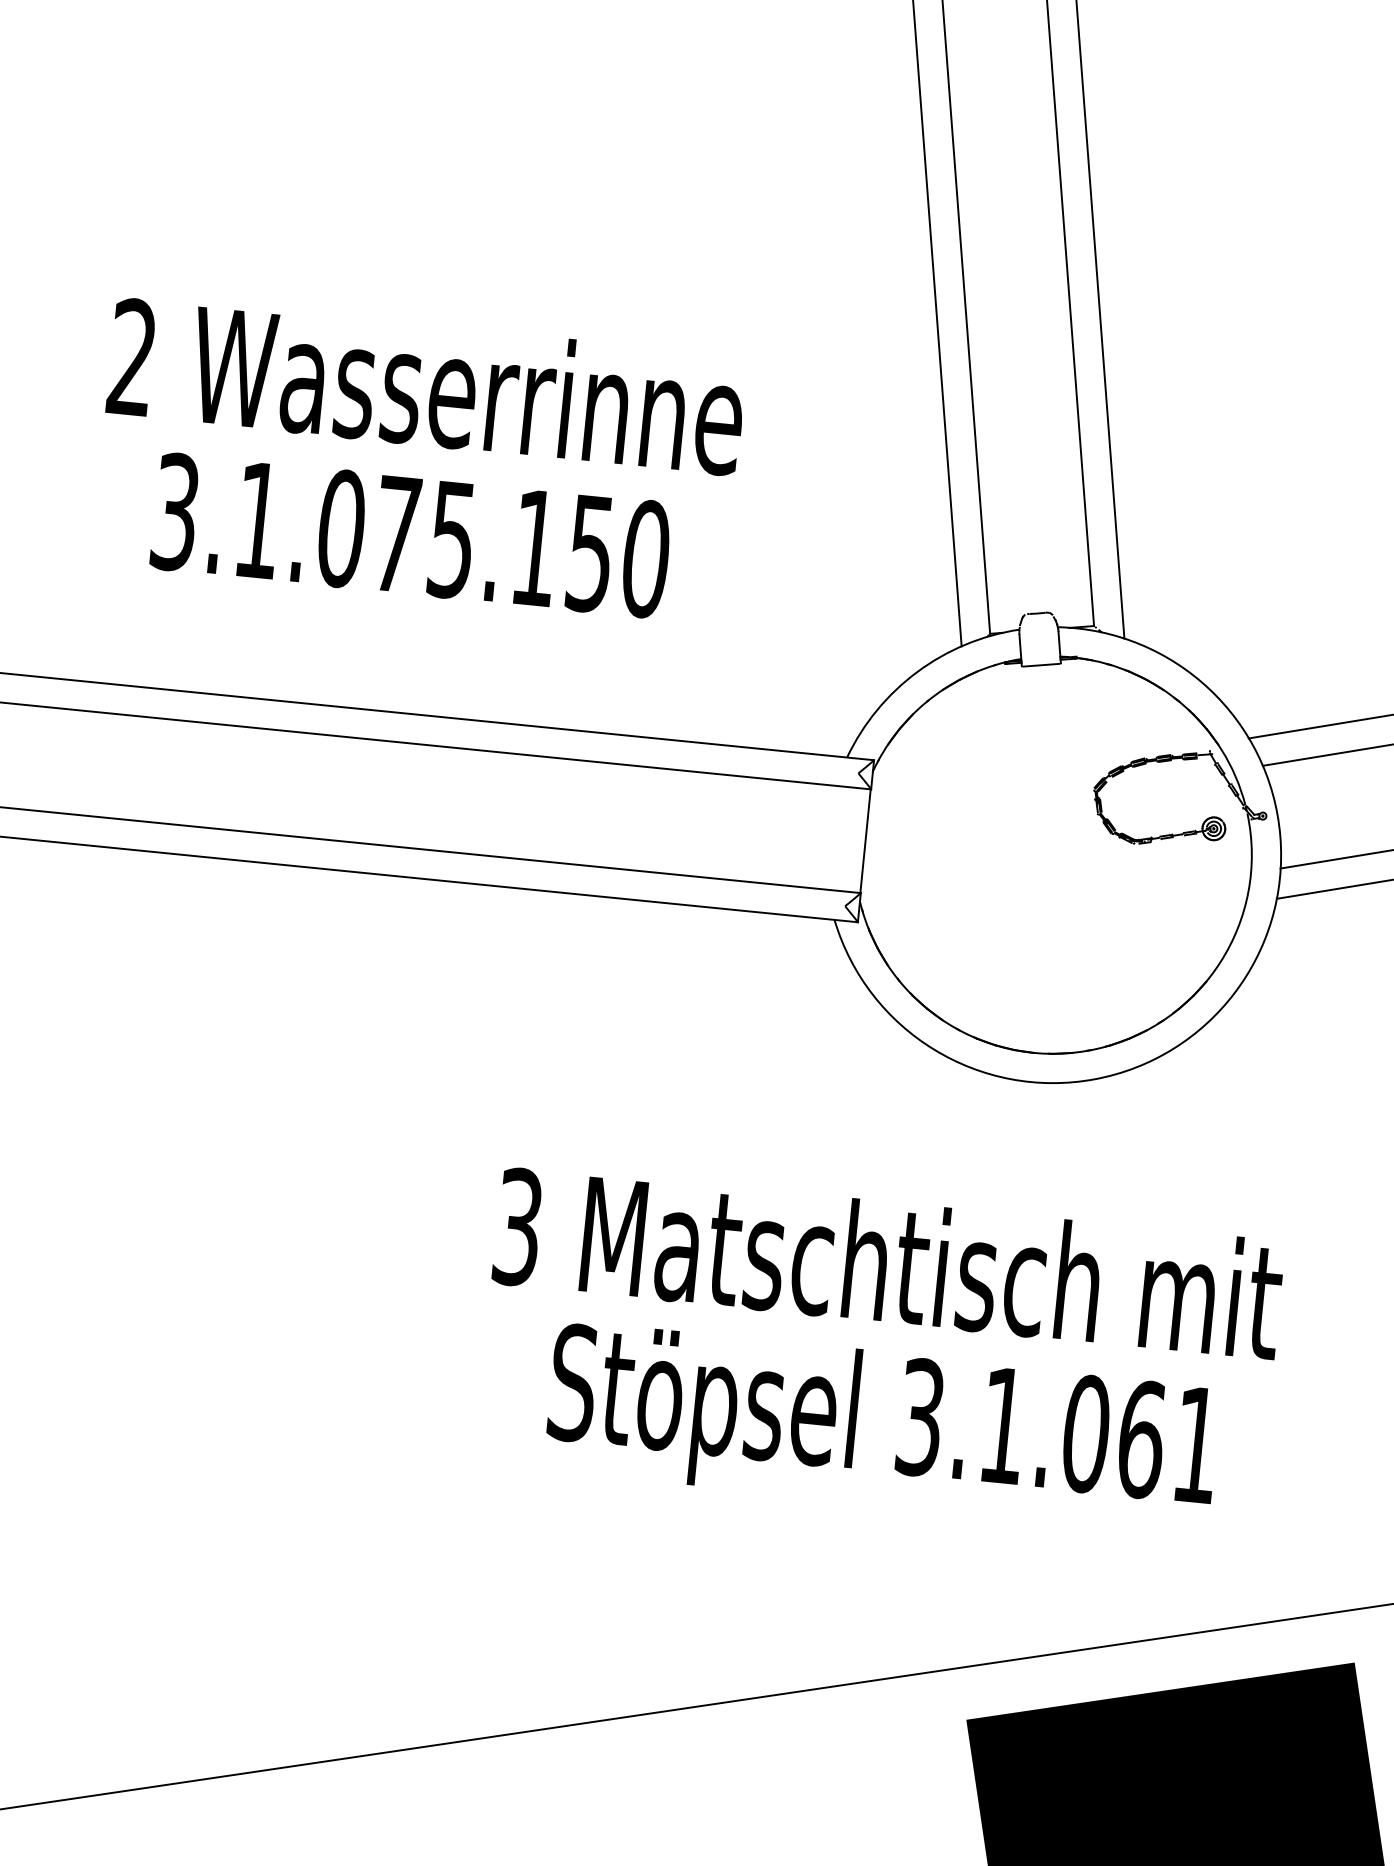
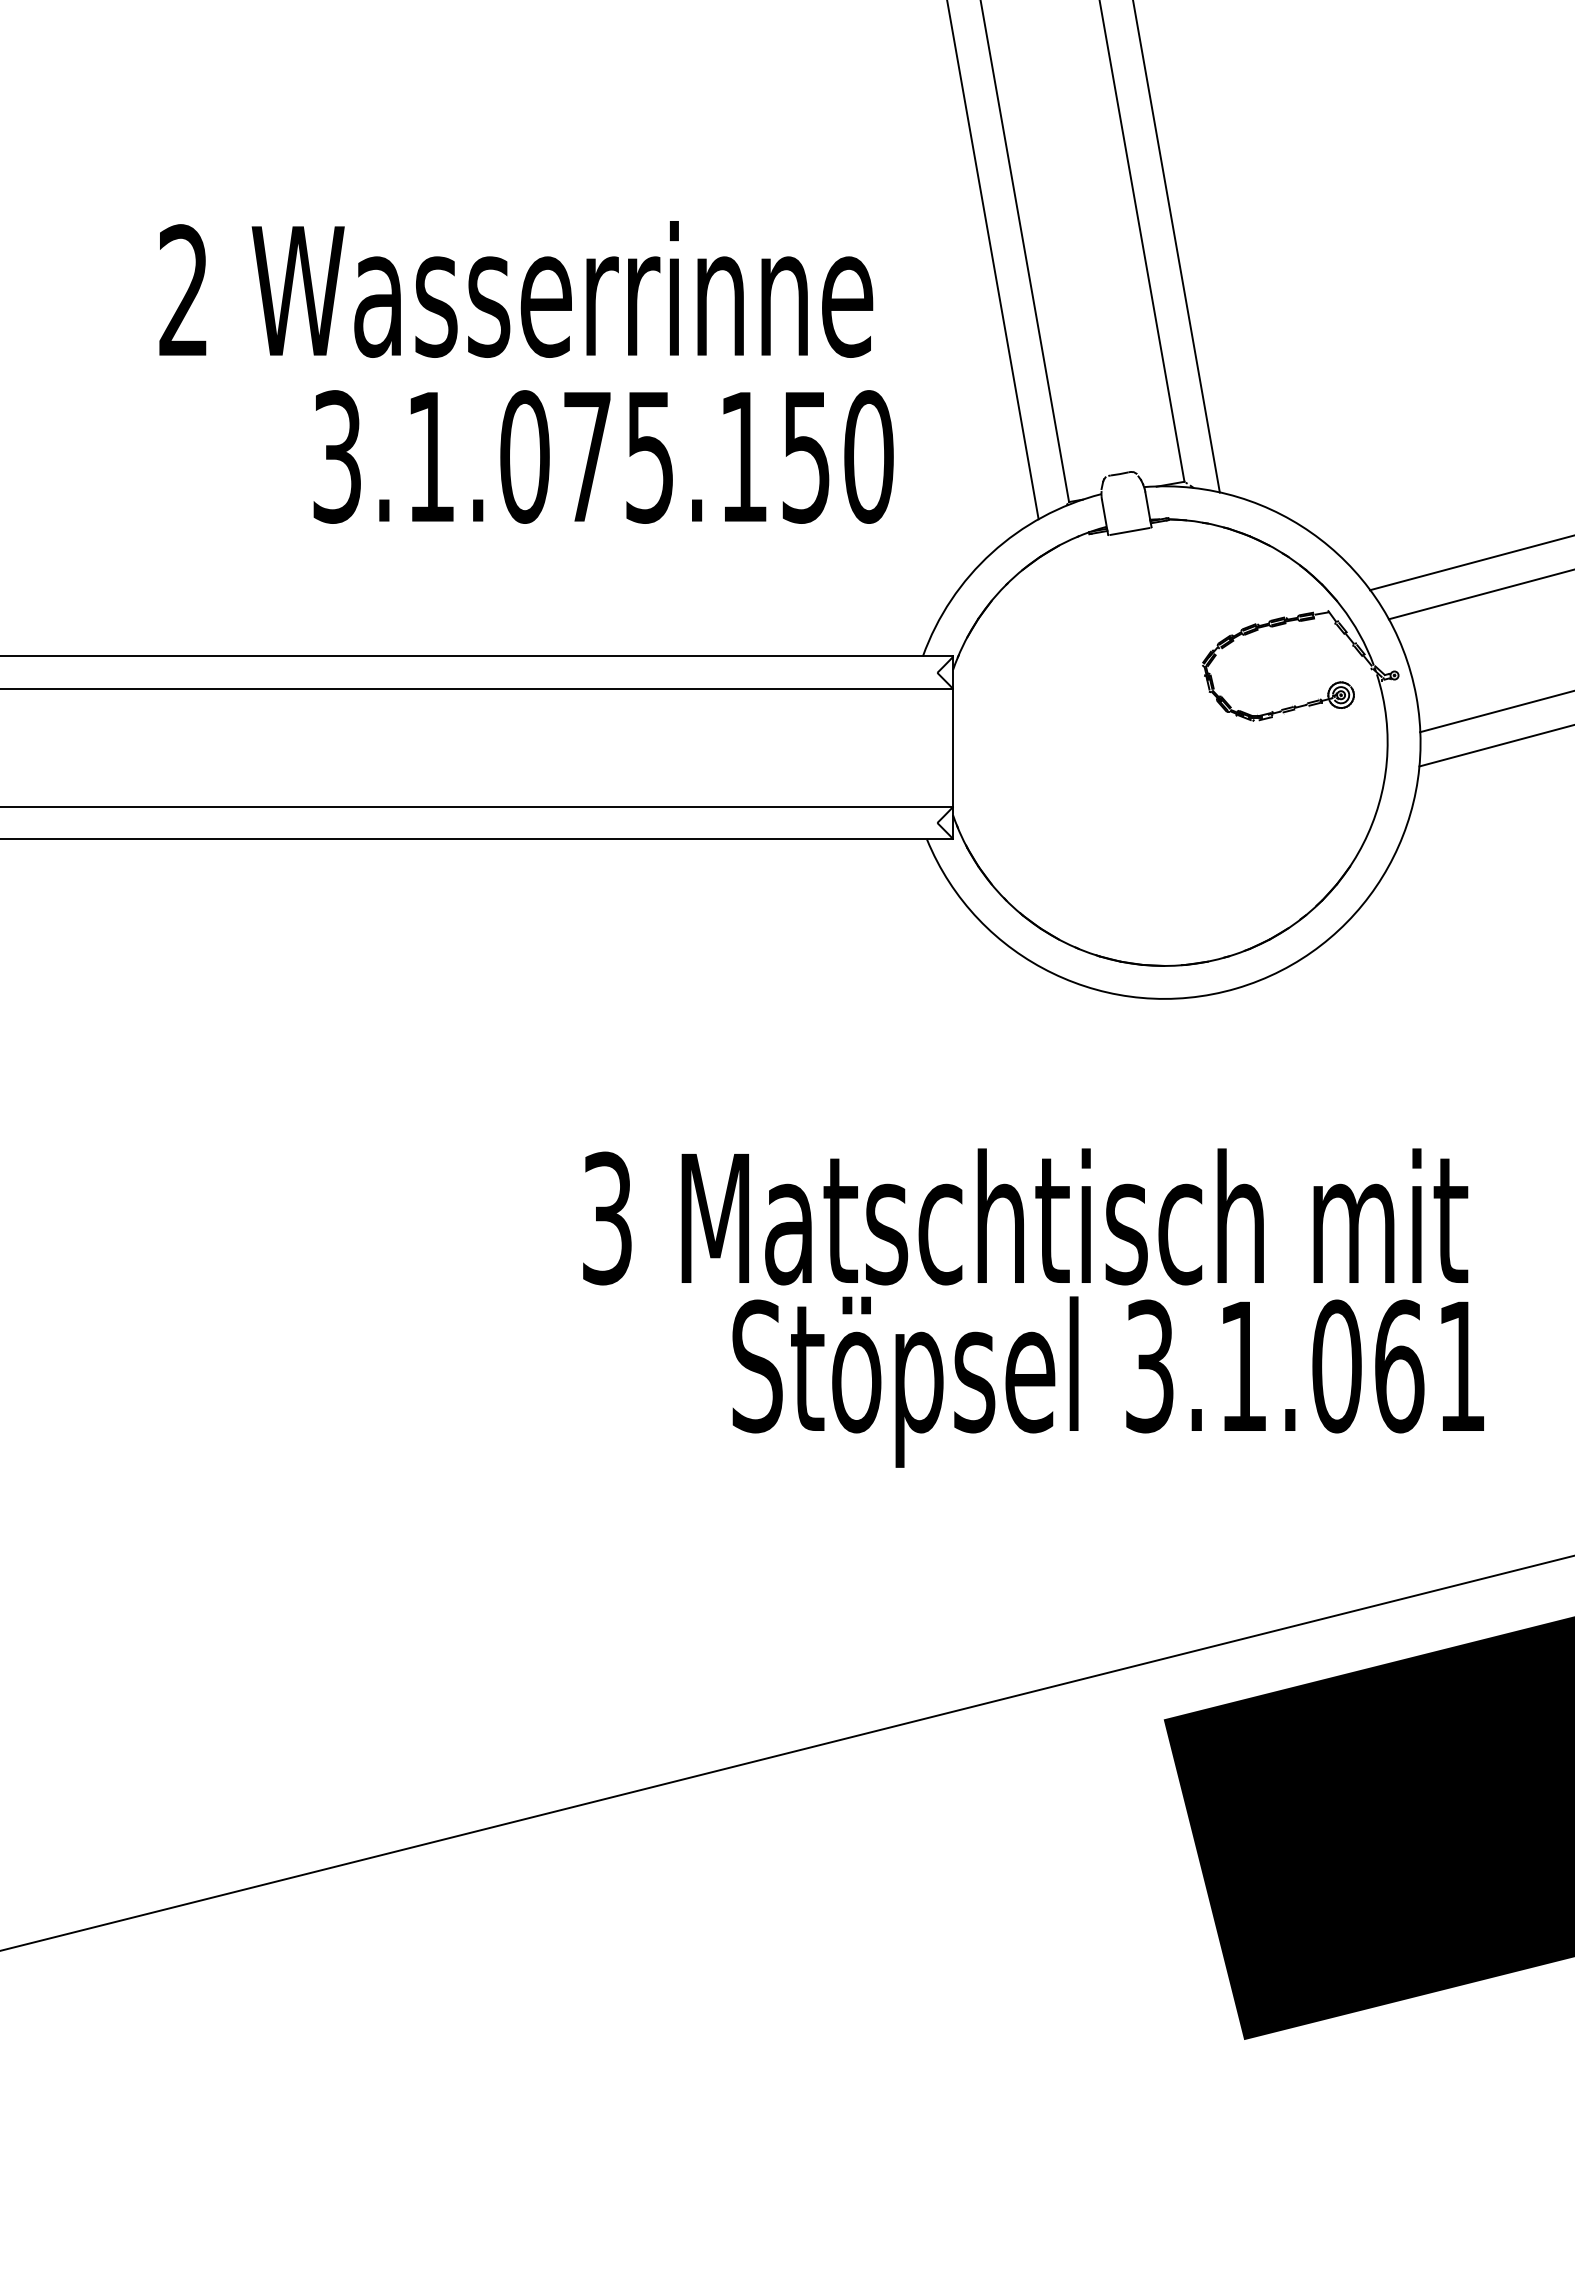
text: (426, 385) -> (516, 289), moved
text: (411, 535) -> (603, 456), moved
text: (881, 1427) -> (1107, 1381), moved

